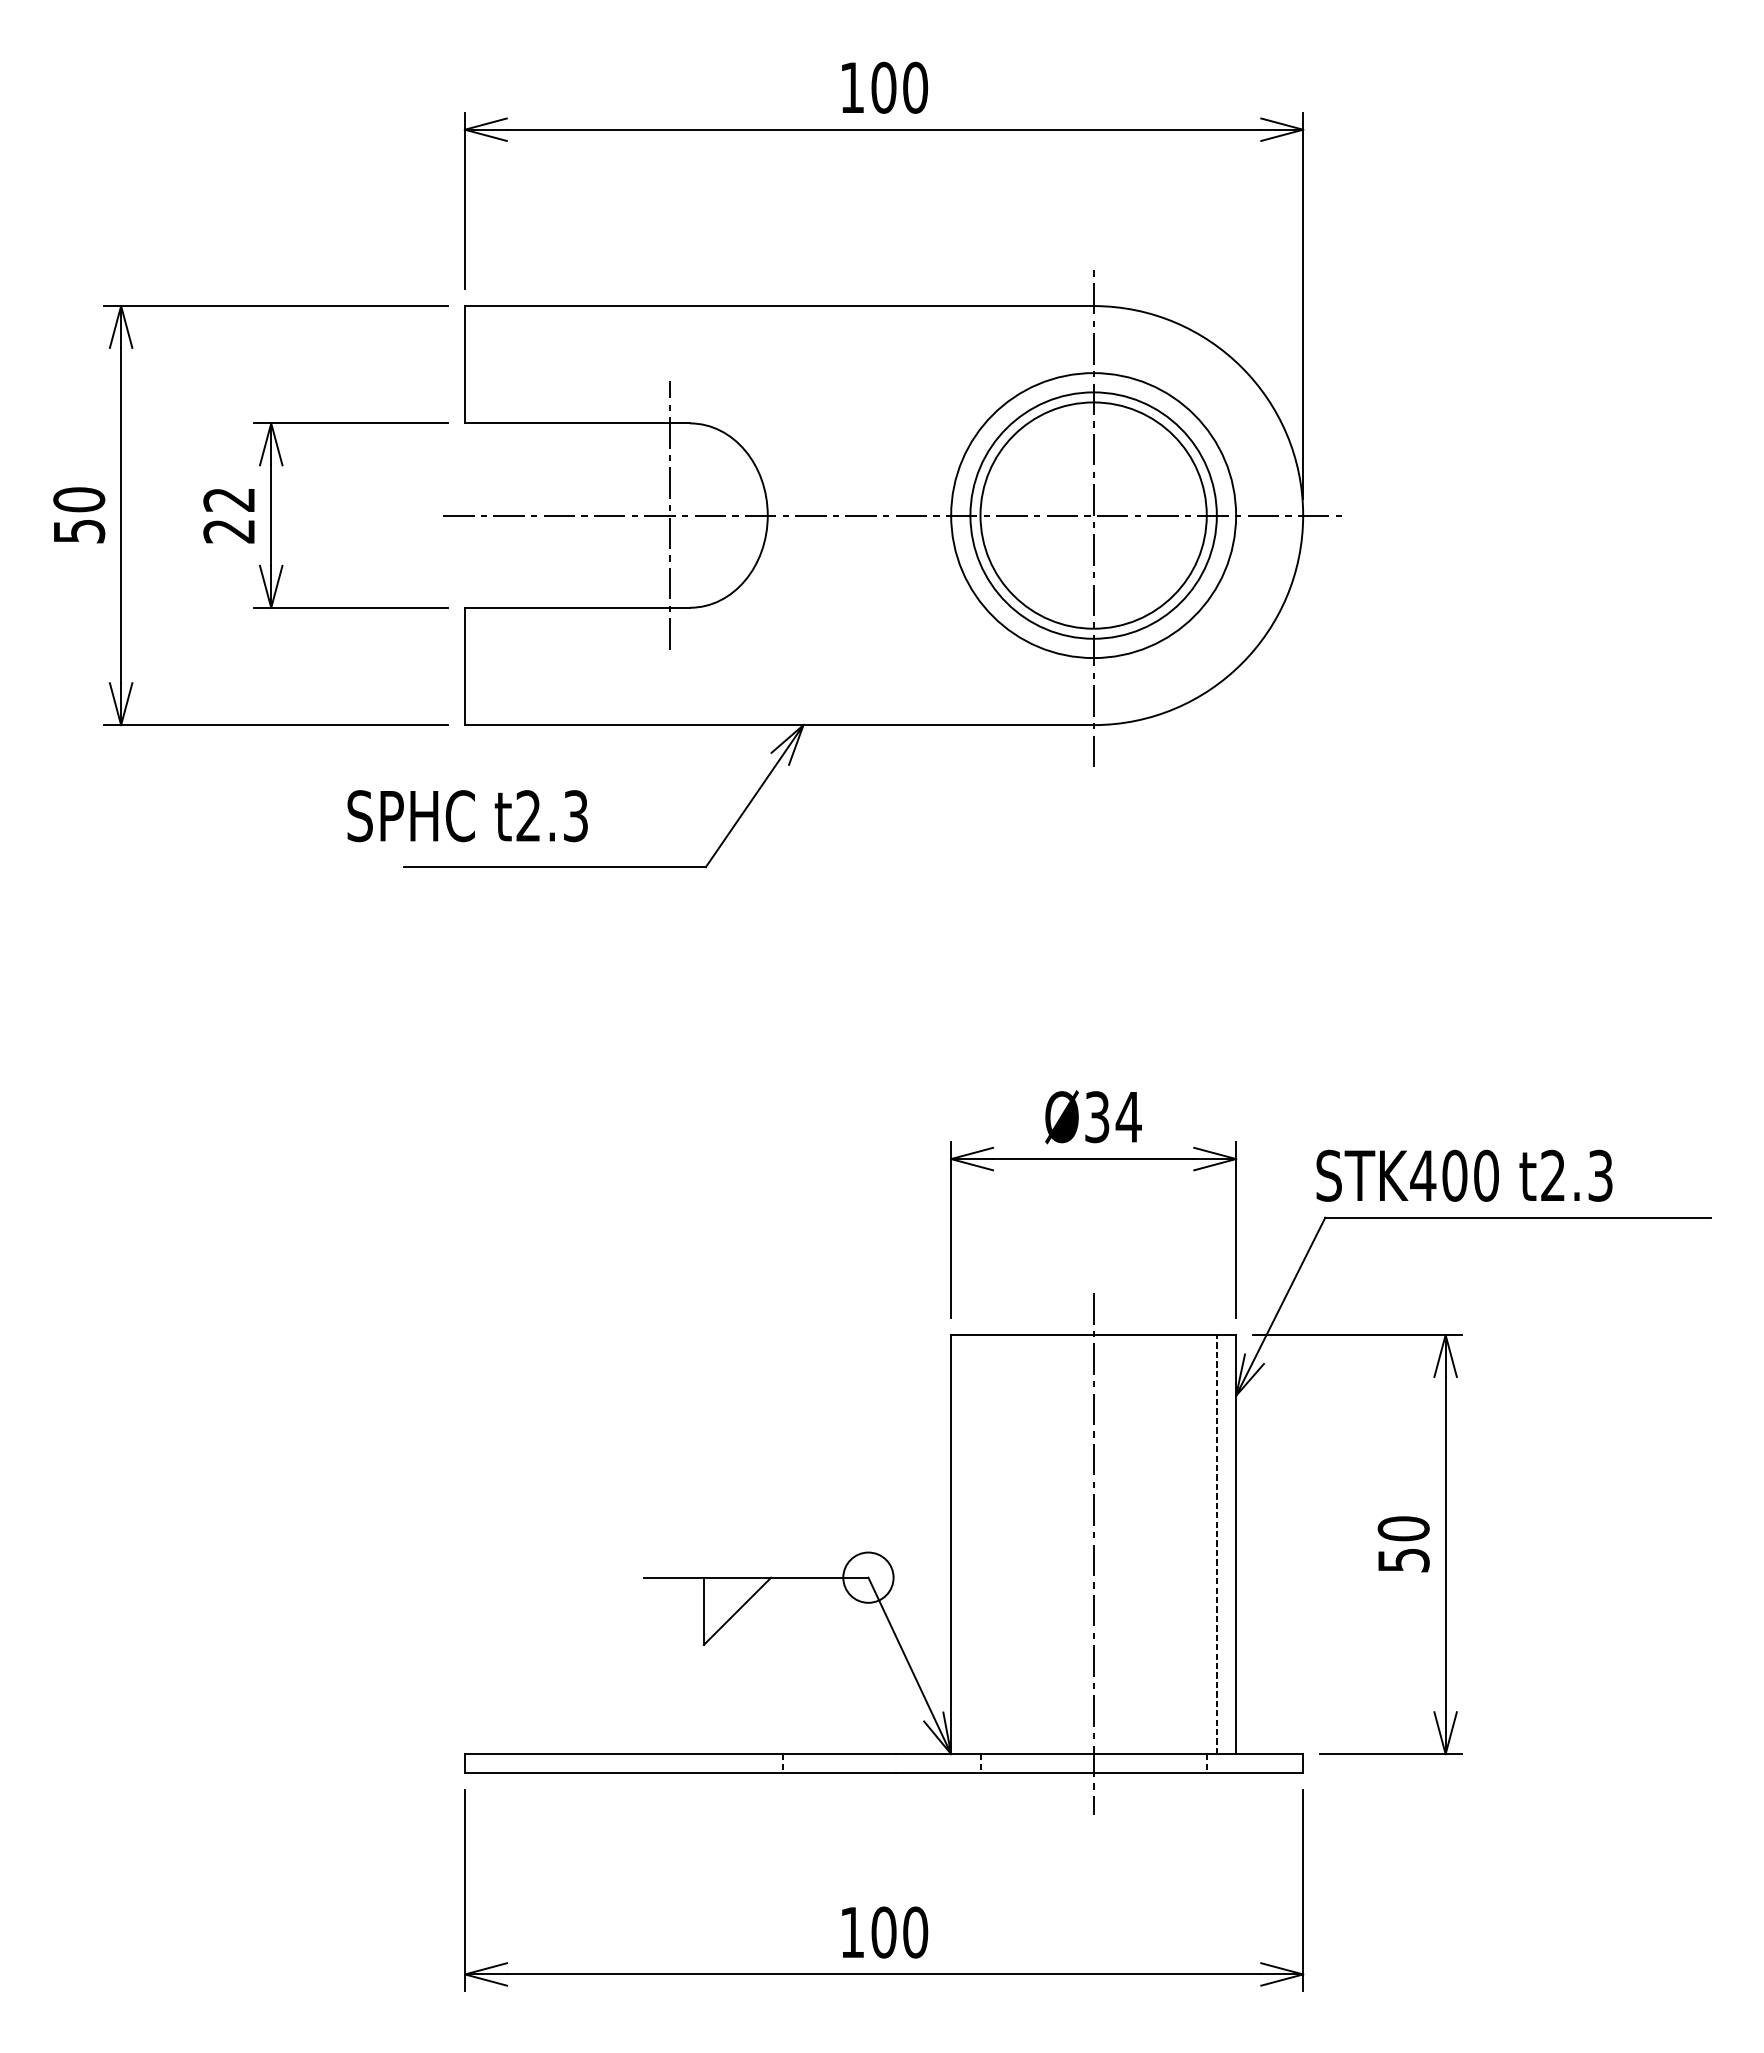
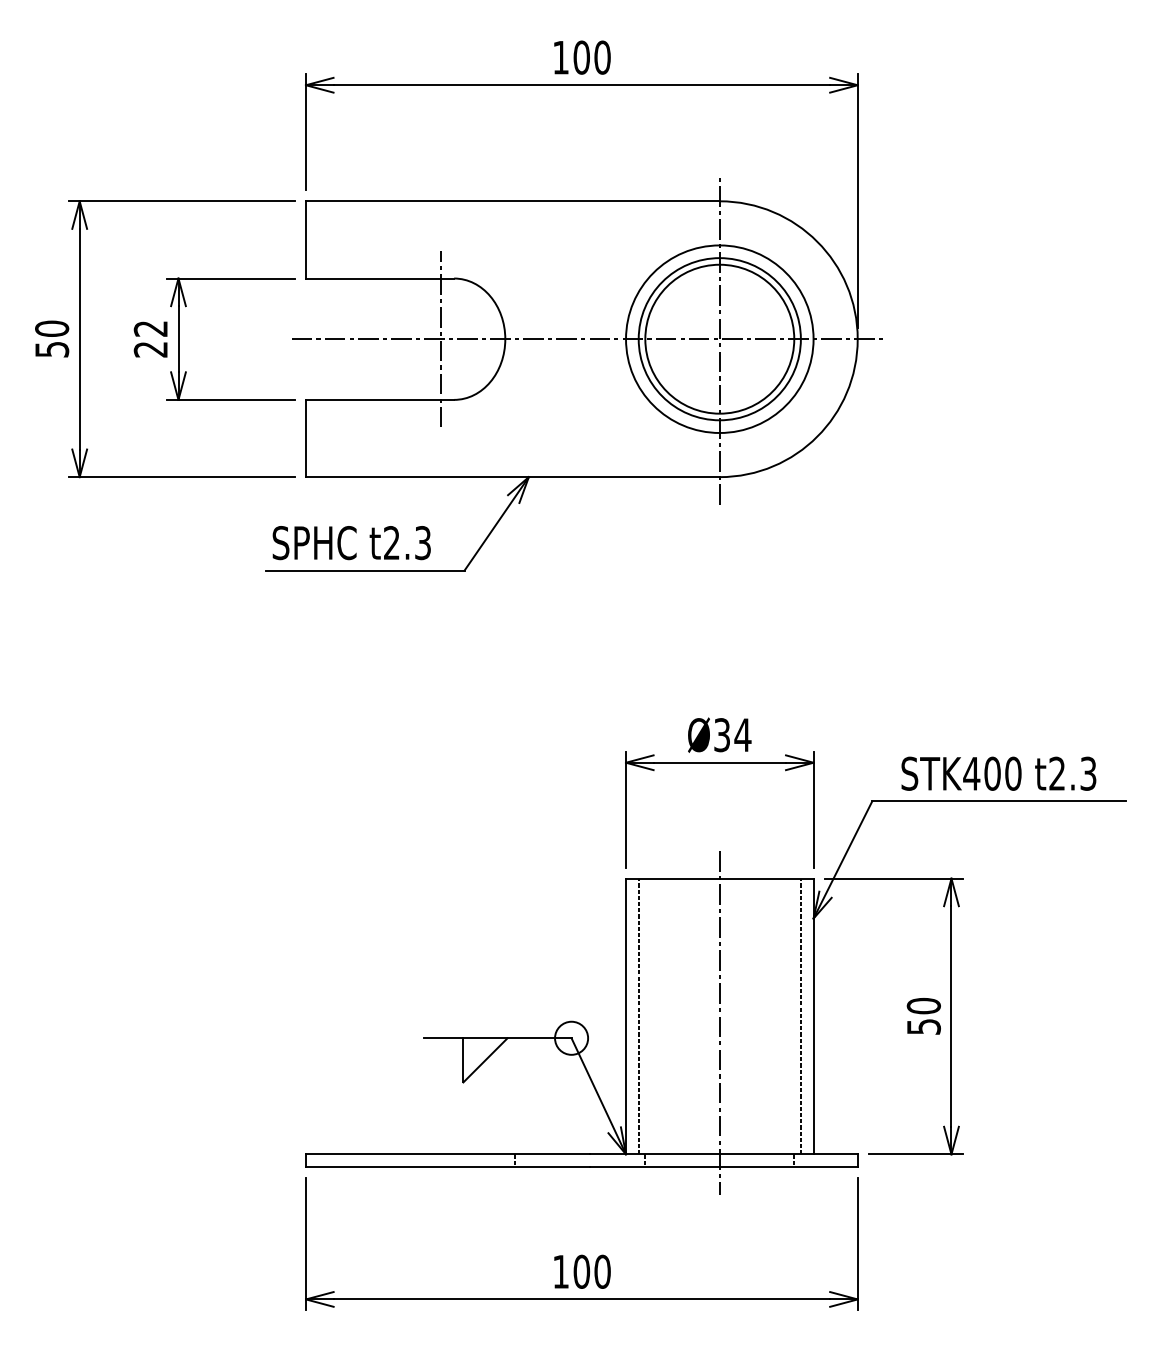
text: (467, 816) -> (351, 543), moved
text: (1463, 1175) -> (998, 773), moved
line: (970, 1544) -> (638, 1016), added

